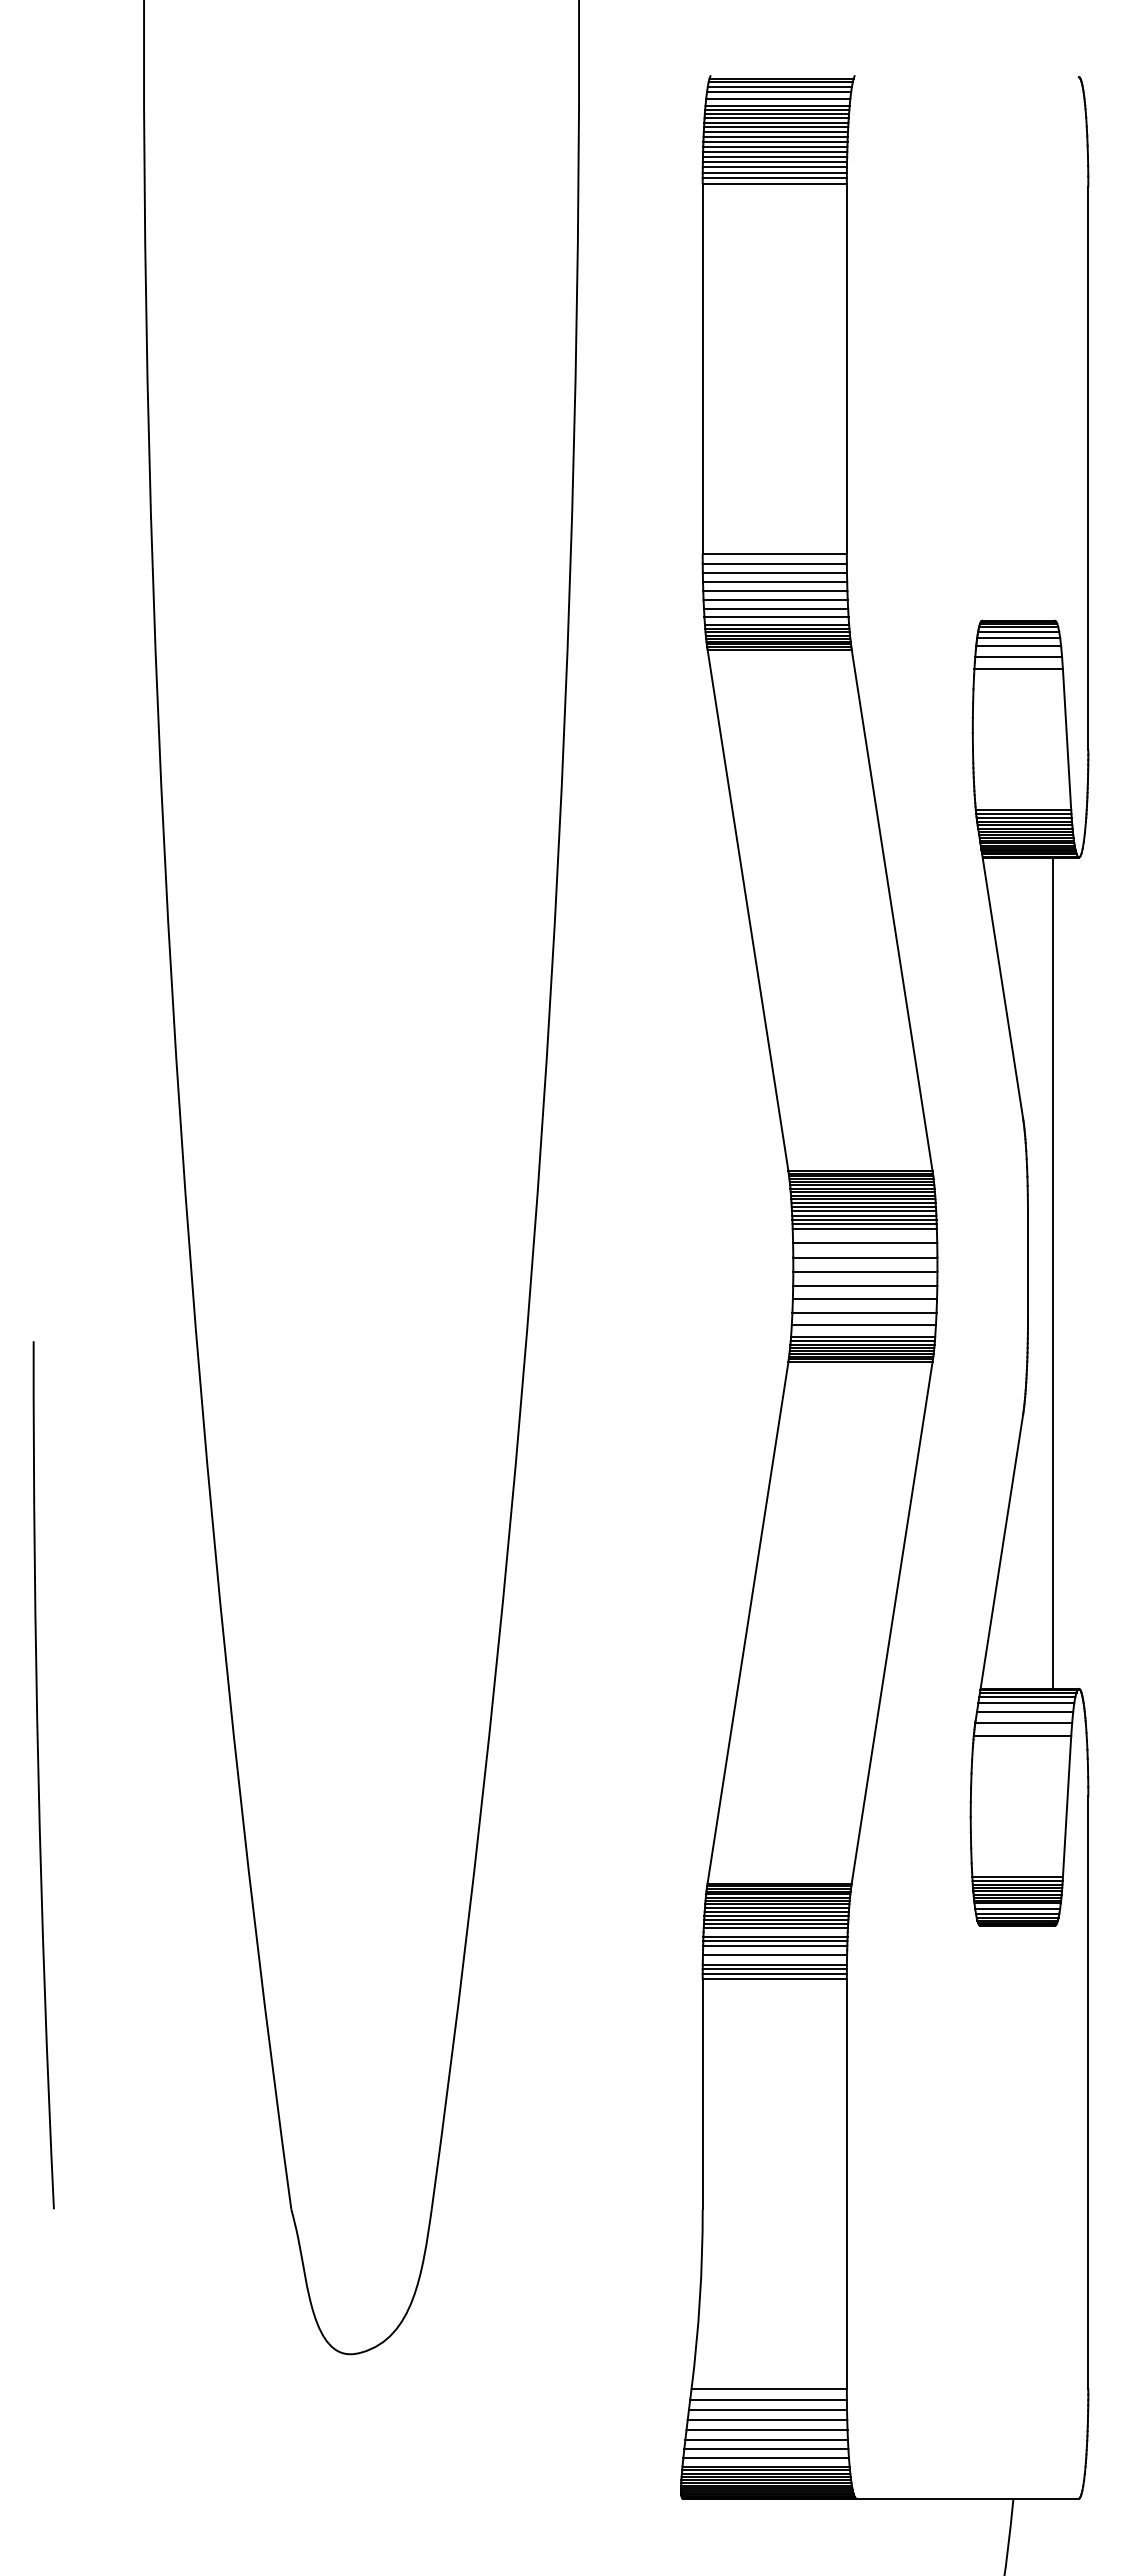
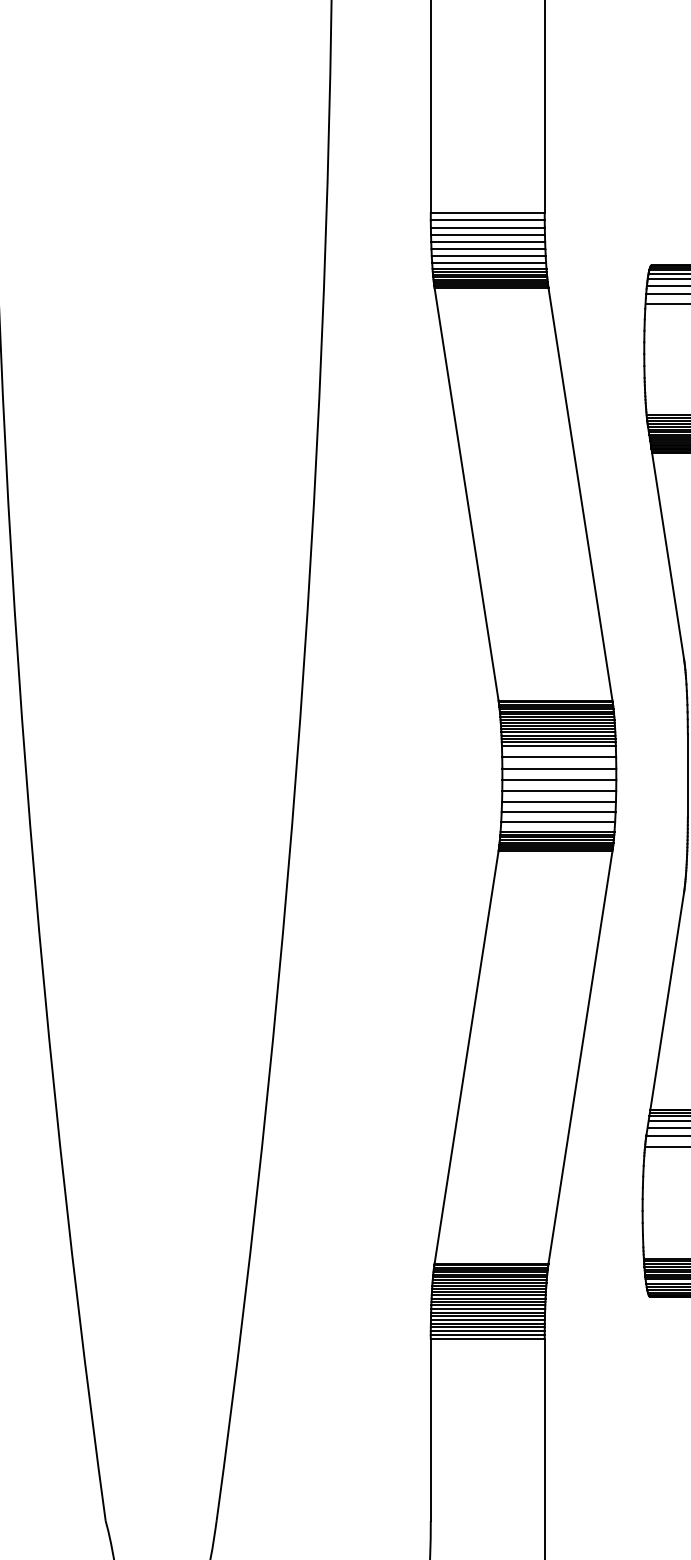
line: (775, 1932) -> (488, 1302), added
line: (775, 1950) -> (488, 1316), added
line: (774, 1959) -> (487, 1323), added

